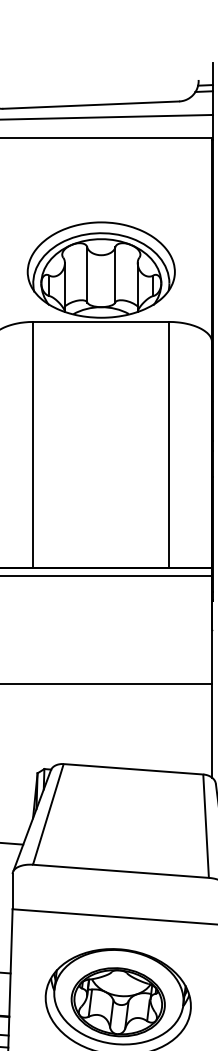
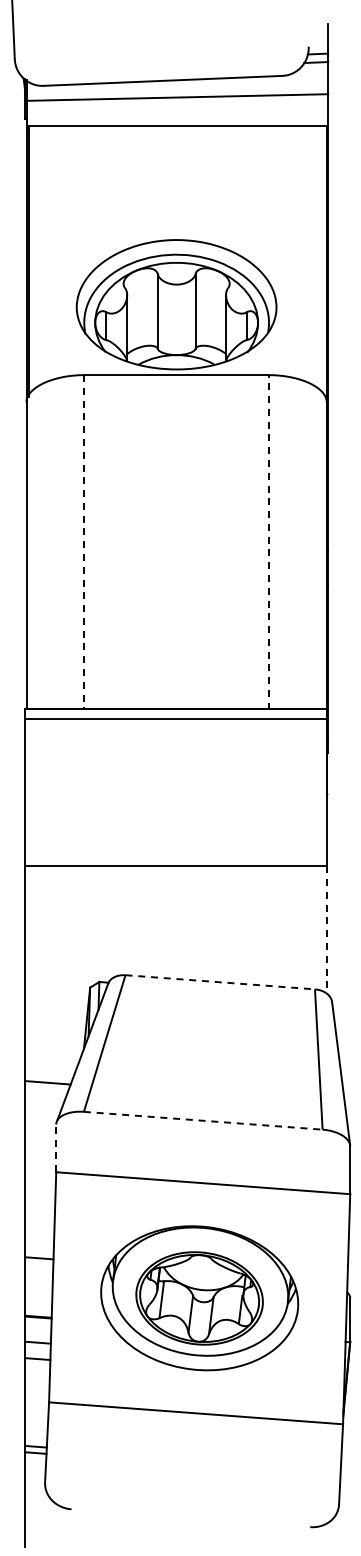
line: (169, 444) -> (269, 541), solid -> dashed
line: (33, 445) -> (84, 542), solid -> dashed
line: (211, 731) -> (326, 930), solid -> dashed
line: (133, 769) -> (220, 982), solid -> dashed
line: (121, 871) -> (203, 1120), solid -> dashed
line: (12, 891) -> (56, 1148), solid -> dashed

